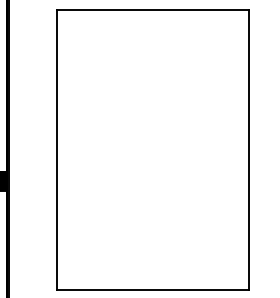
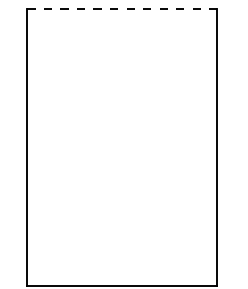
line: (152, 9) -> (121, 8), solid -> dashed

